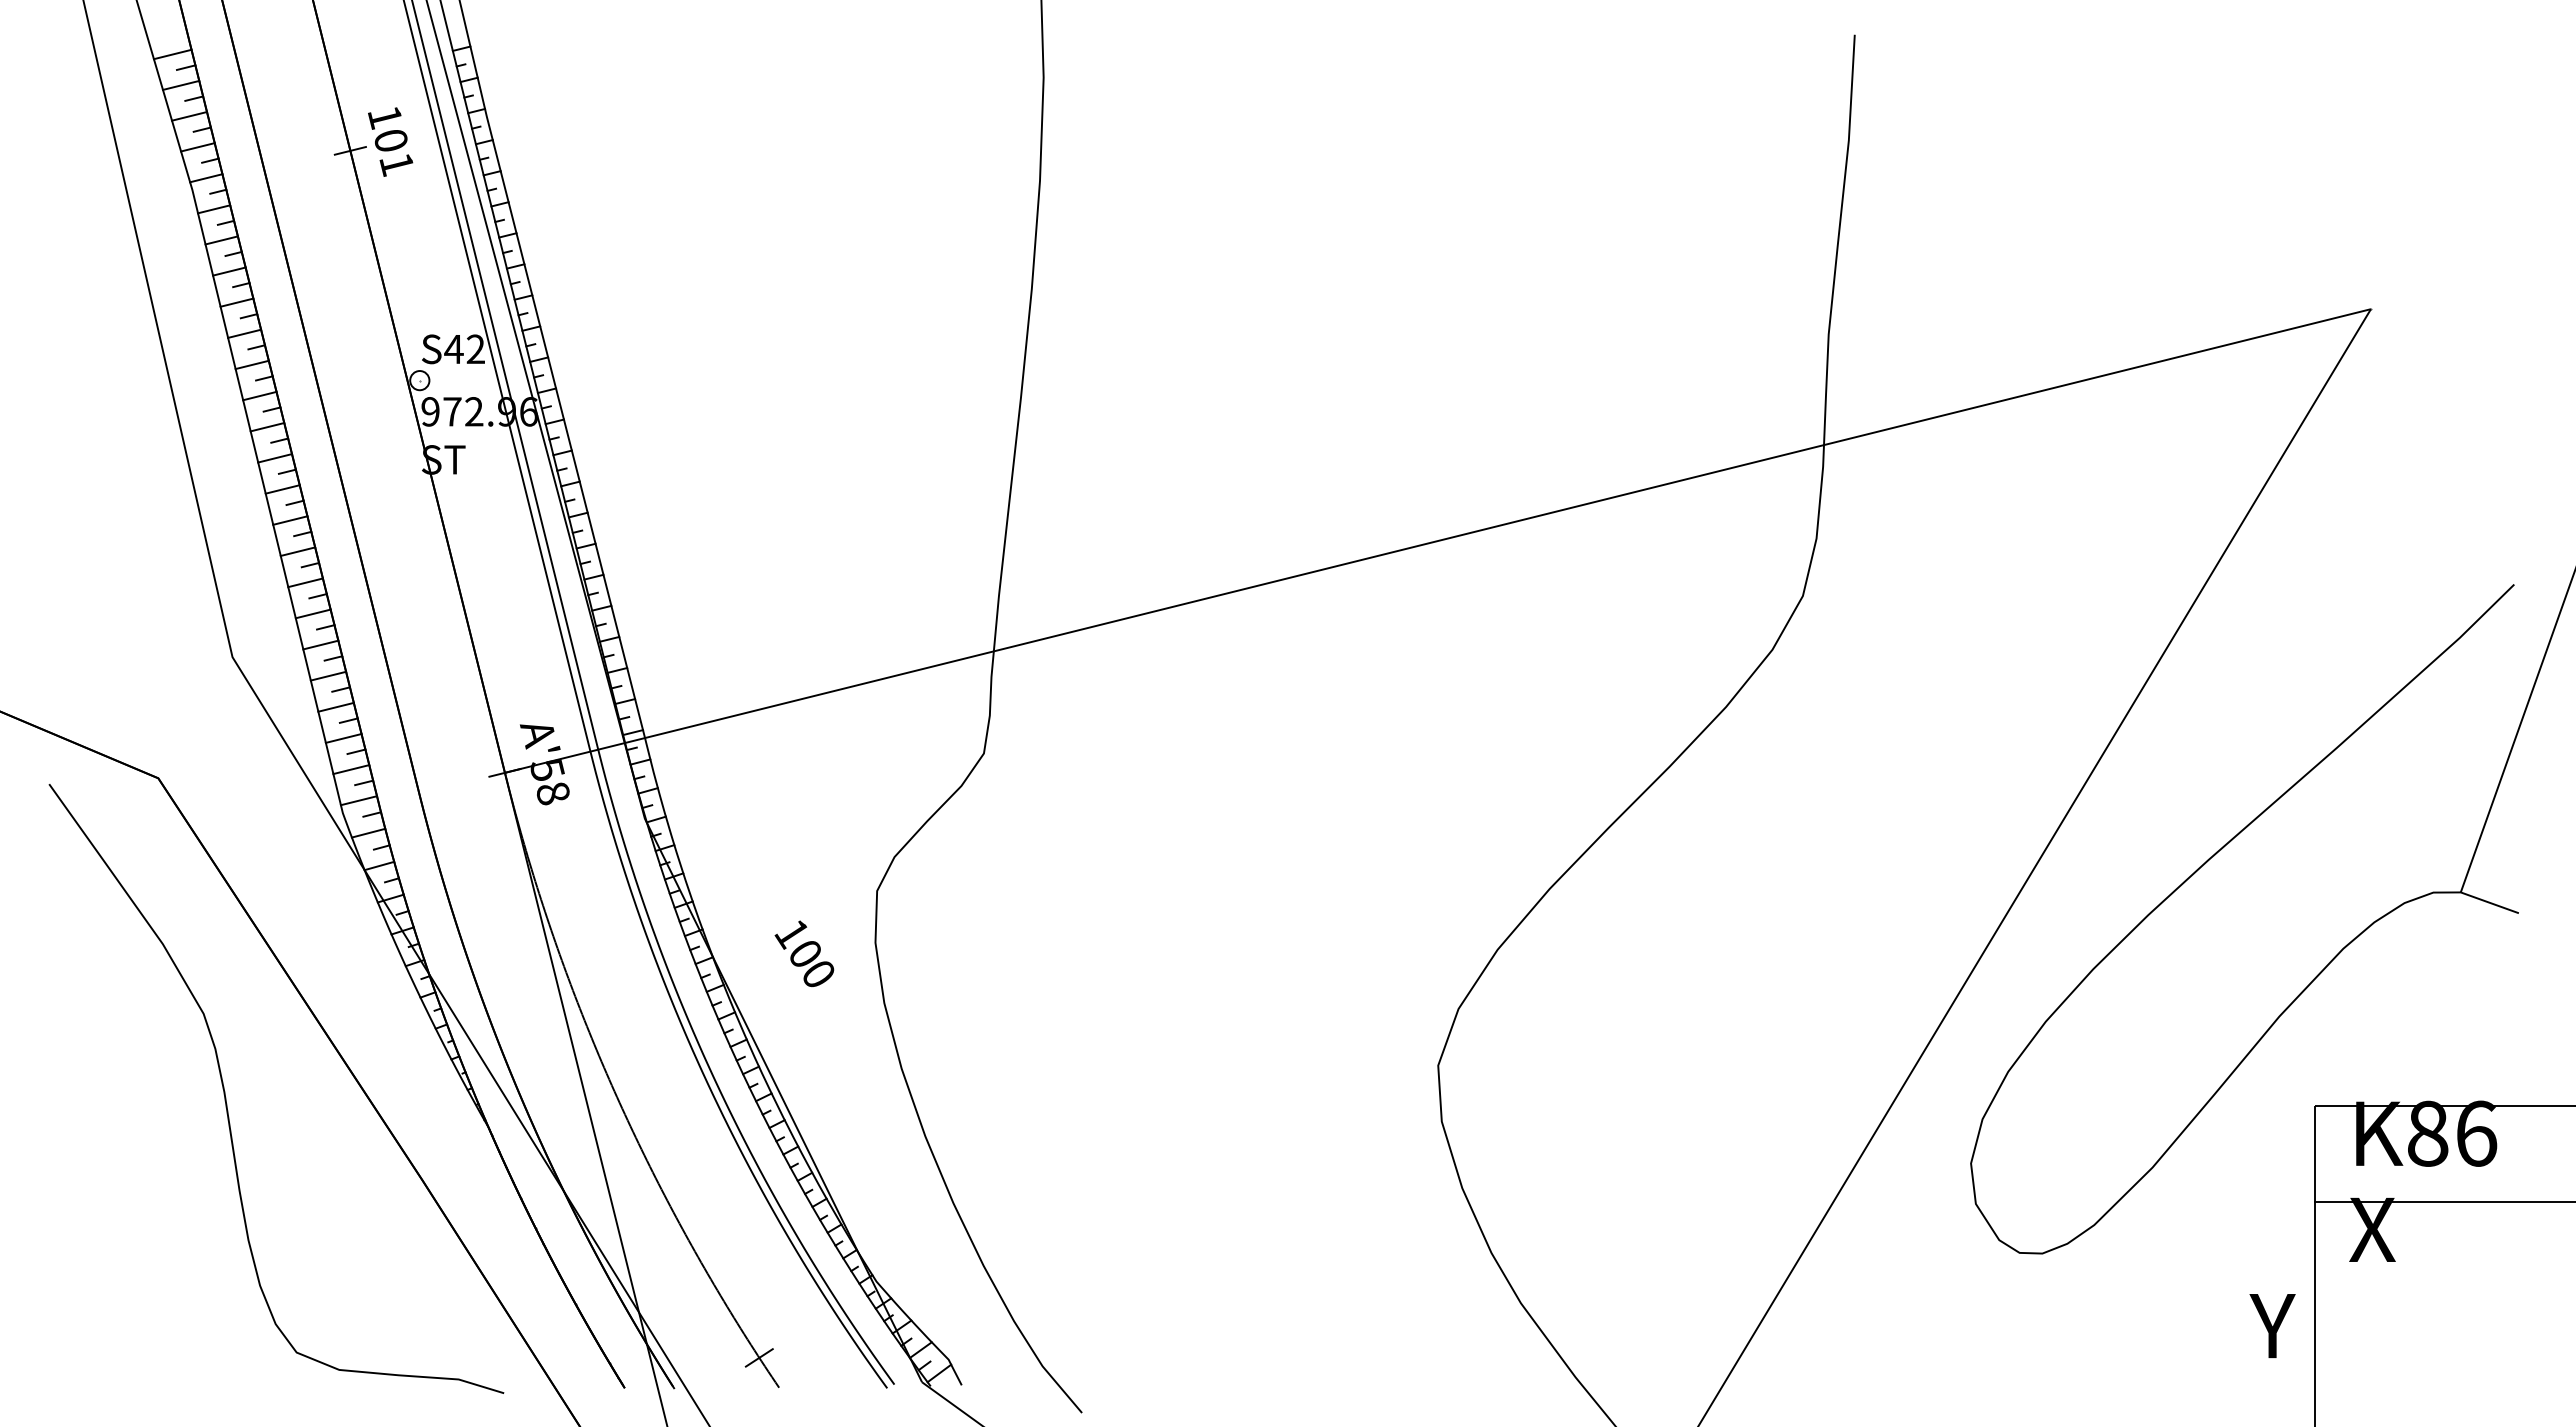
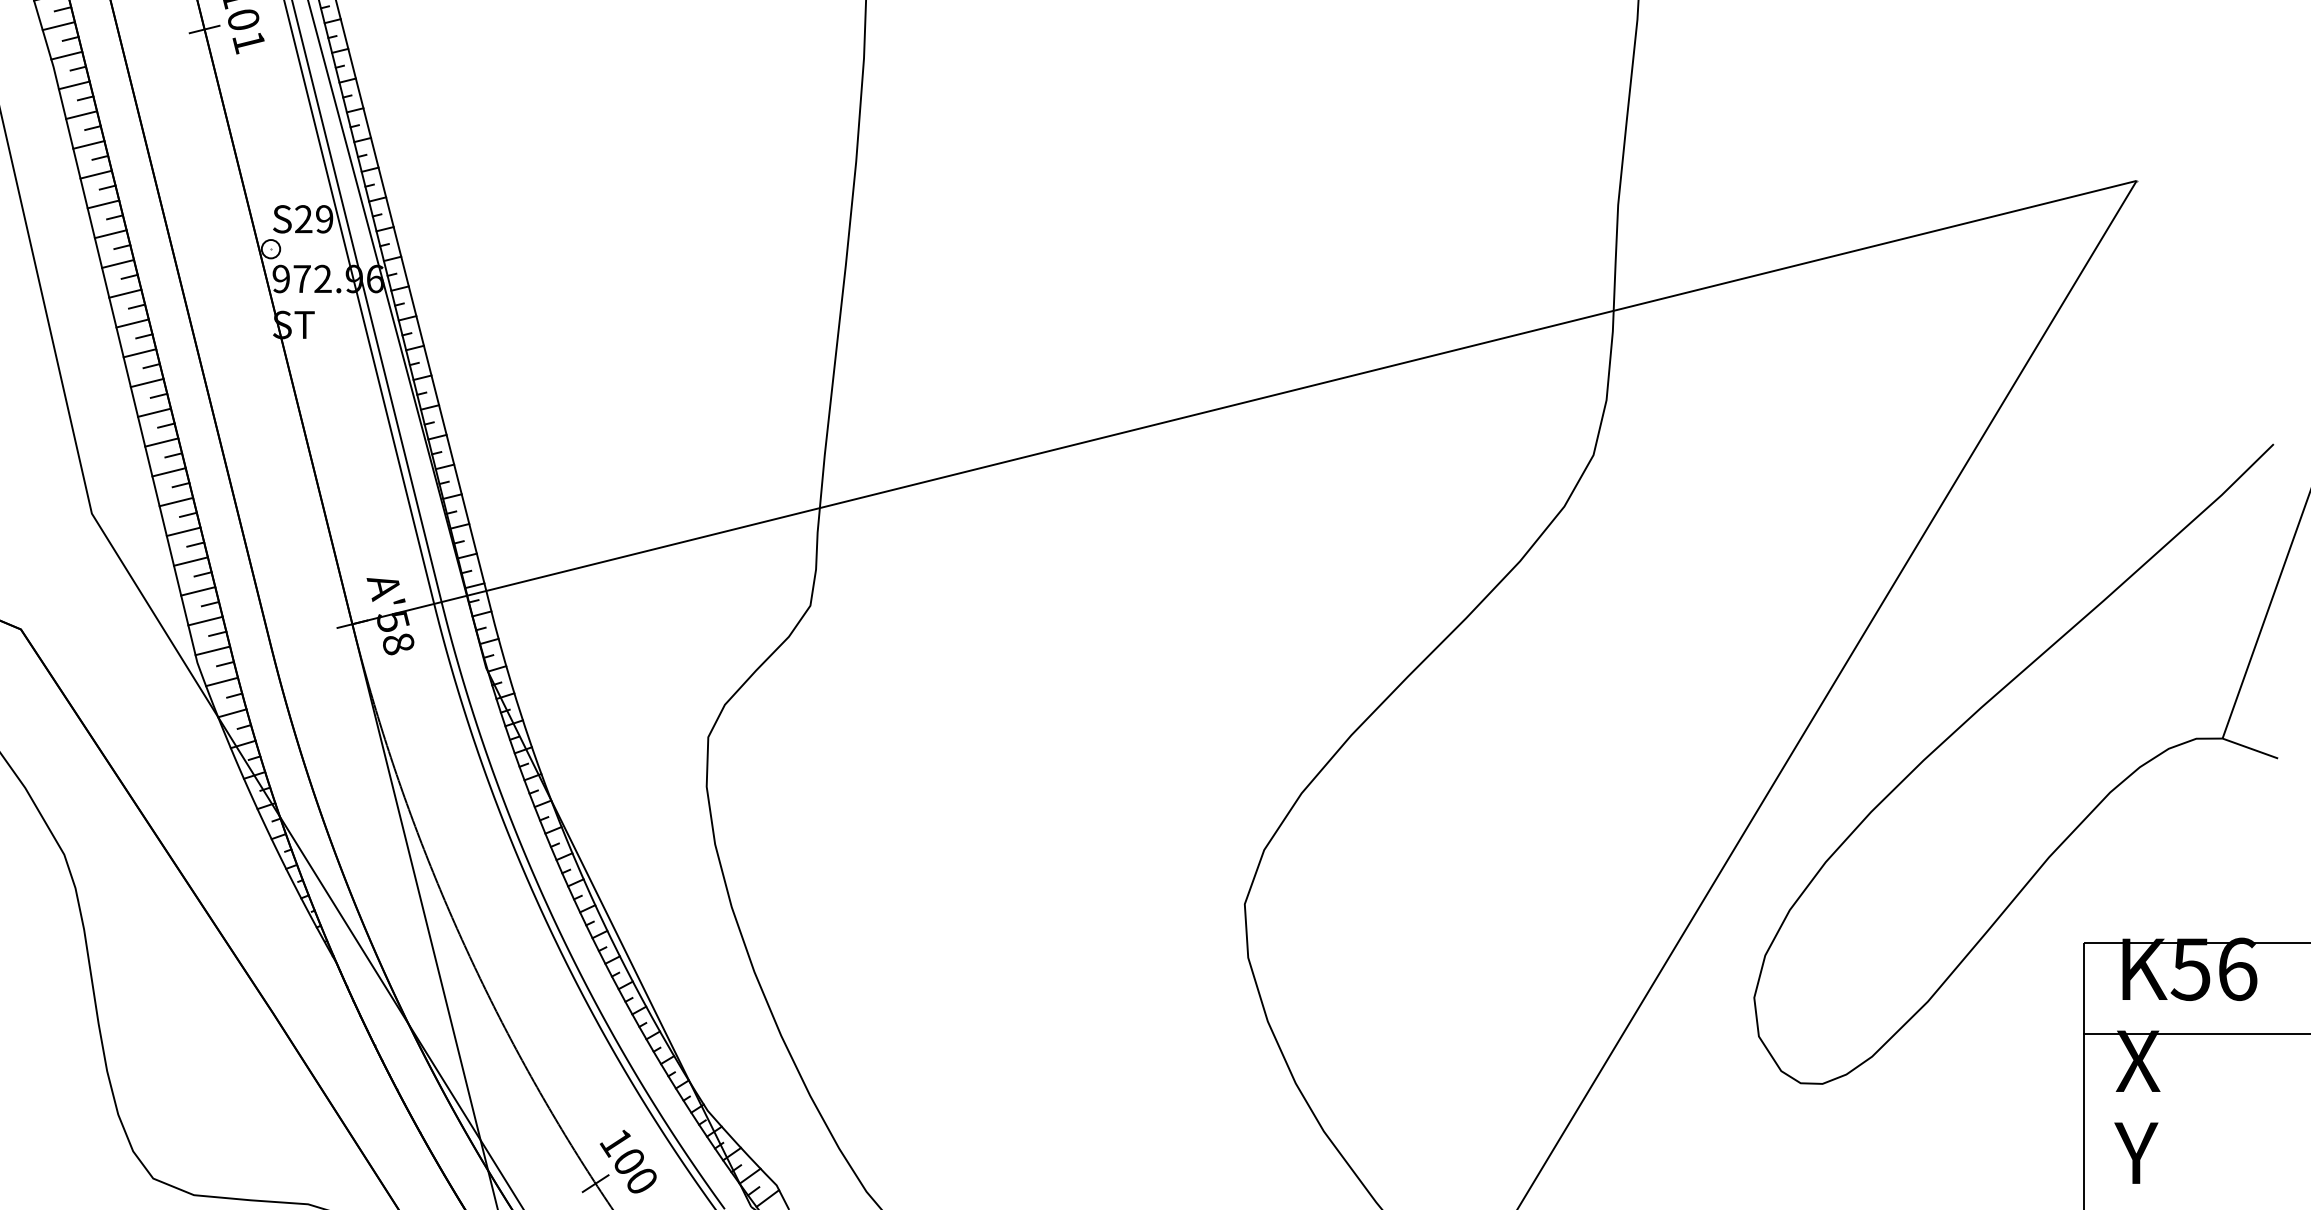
text: (464, 349) -> (313, 219), S42 -> S29
text: (804, 953) -> (628, 1161), moved
text: (2427, 1133) -> (2190, 969), 86 -> 56
text: (2272, 1325) -> (2136, 1152), moved

